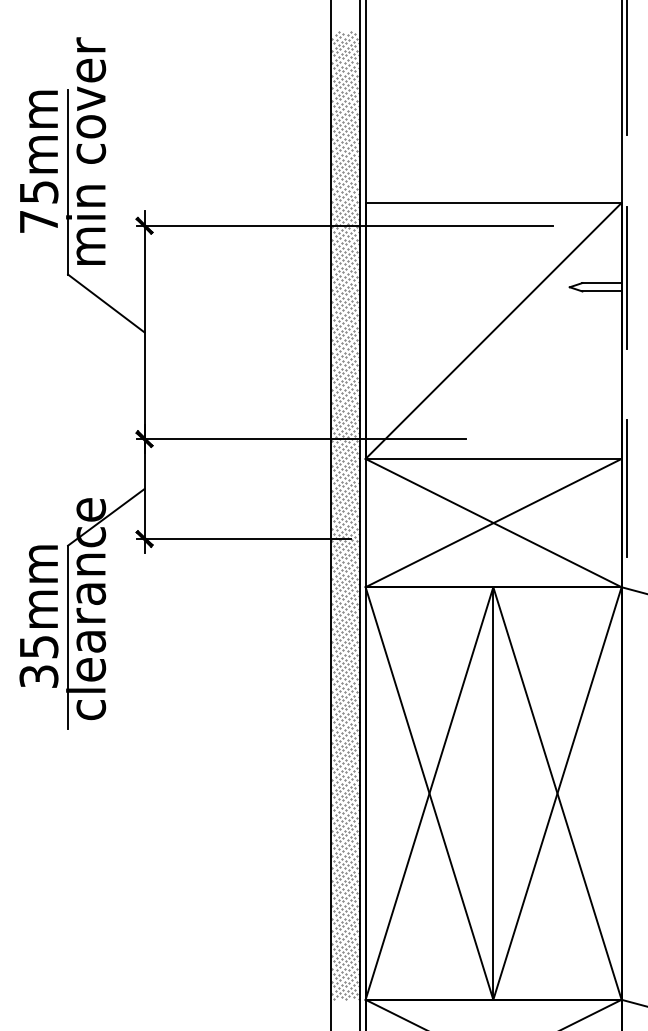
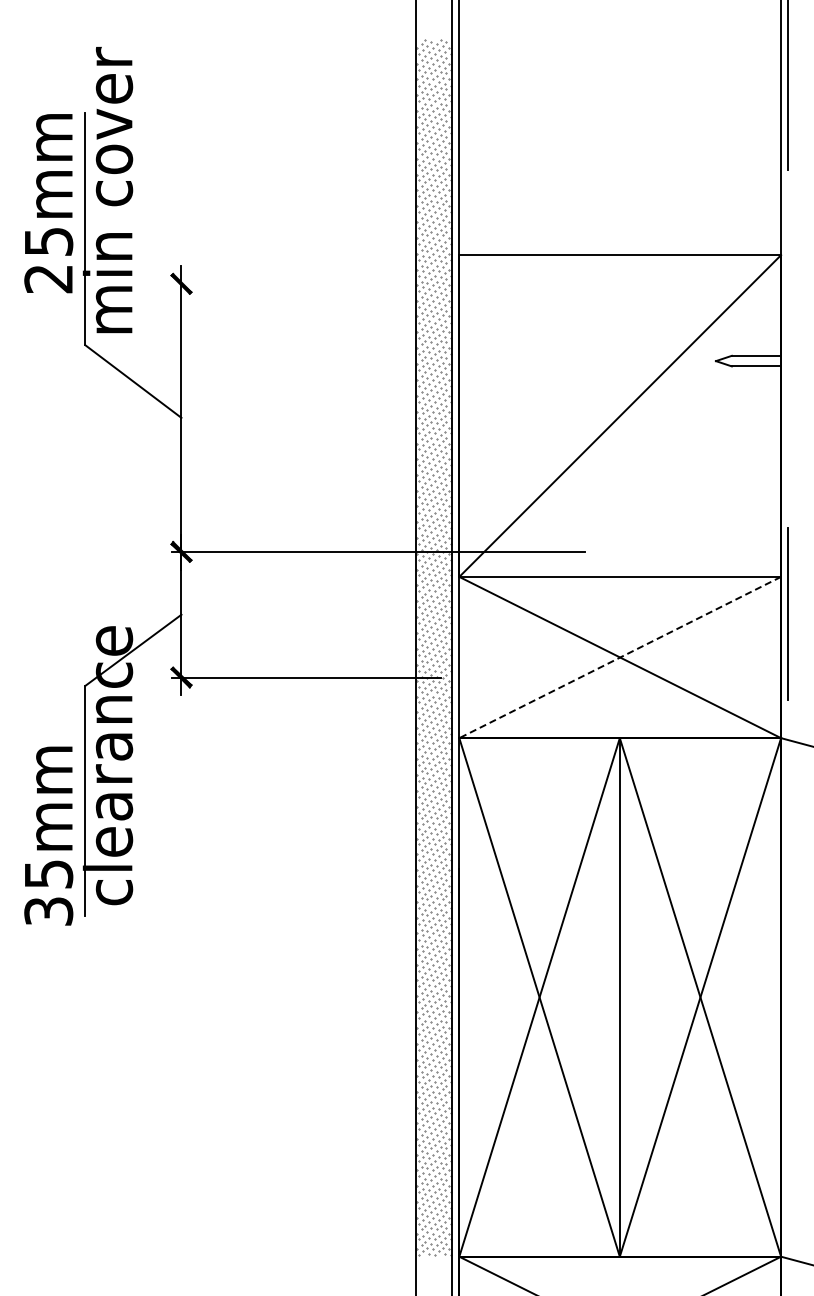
text: (38, 222) -> (48, 279), 75mm -> 25mm
line: (345, 225) -> (433, 283), removed
line: (626, 278) -> (787, 349), removed
line: (493, 523) -> (620, 657), solid -> dashed
text: (38, 616) -> (48, 835), moved

